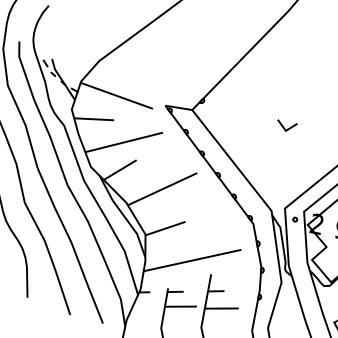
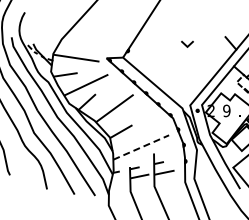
line: (285, 126) -> (186, 44), moved
line: (192, 260) -> (141, 147), solid -> dashed

